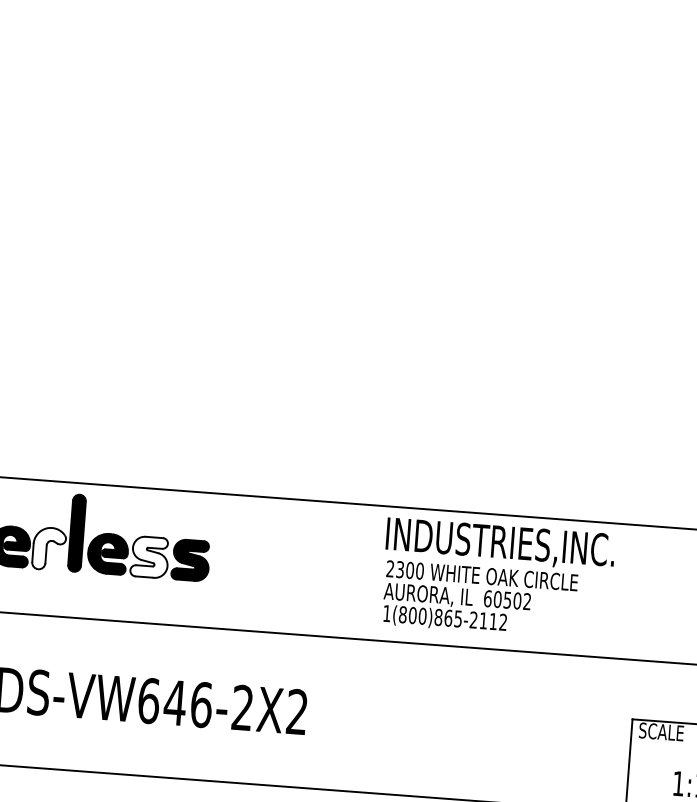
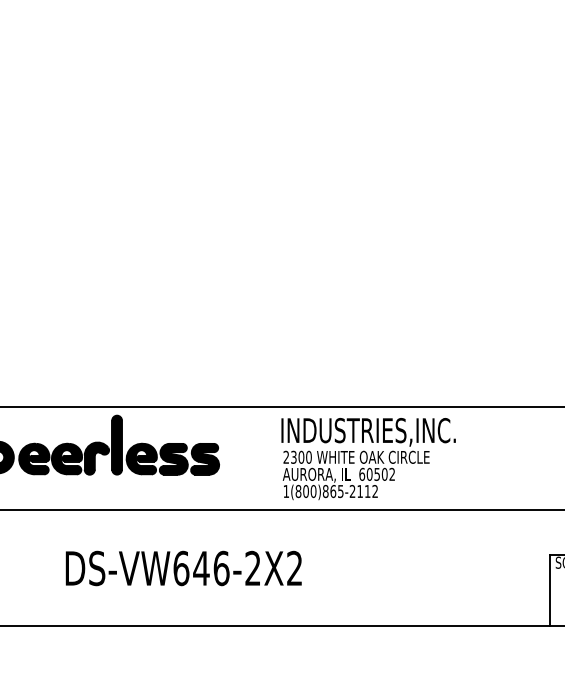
fill: (48, 548) -> (96, 458), added
fill: (149, 556) -> (173, 458), added
text: (497, 579) -> (368, 459), moved

